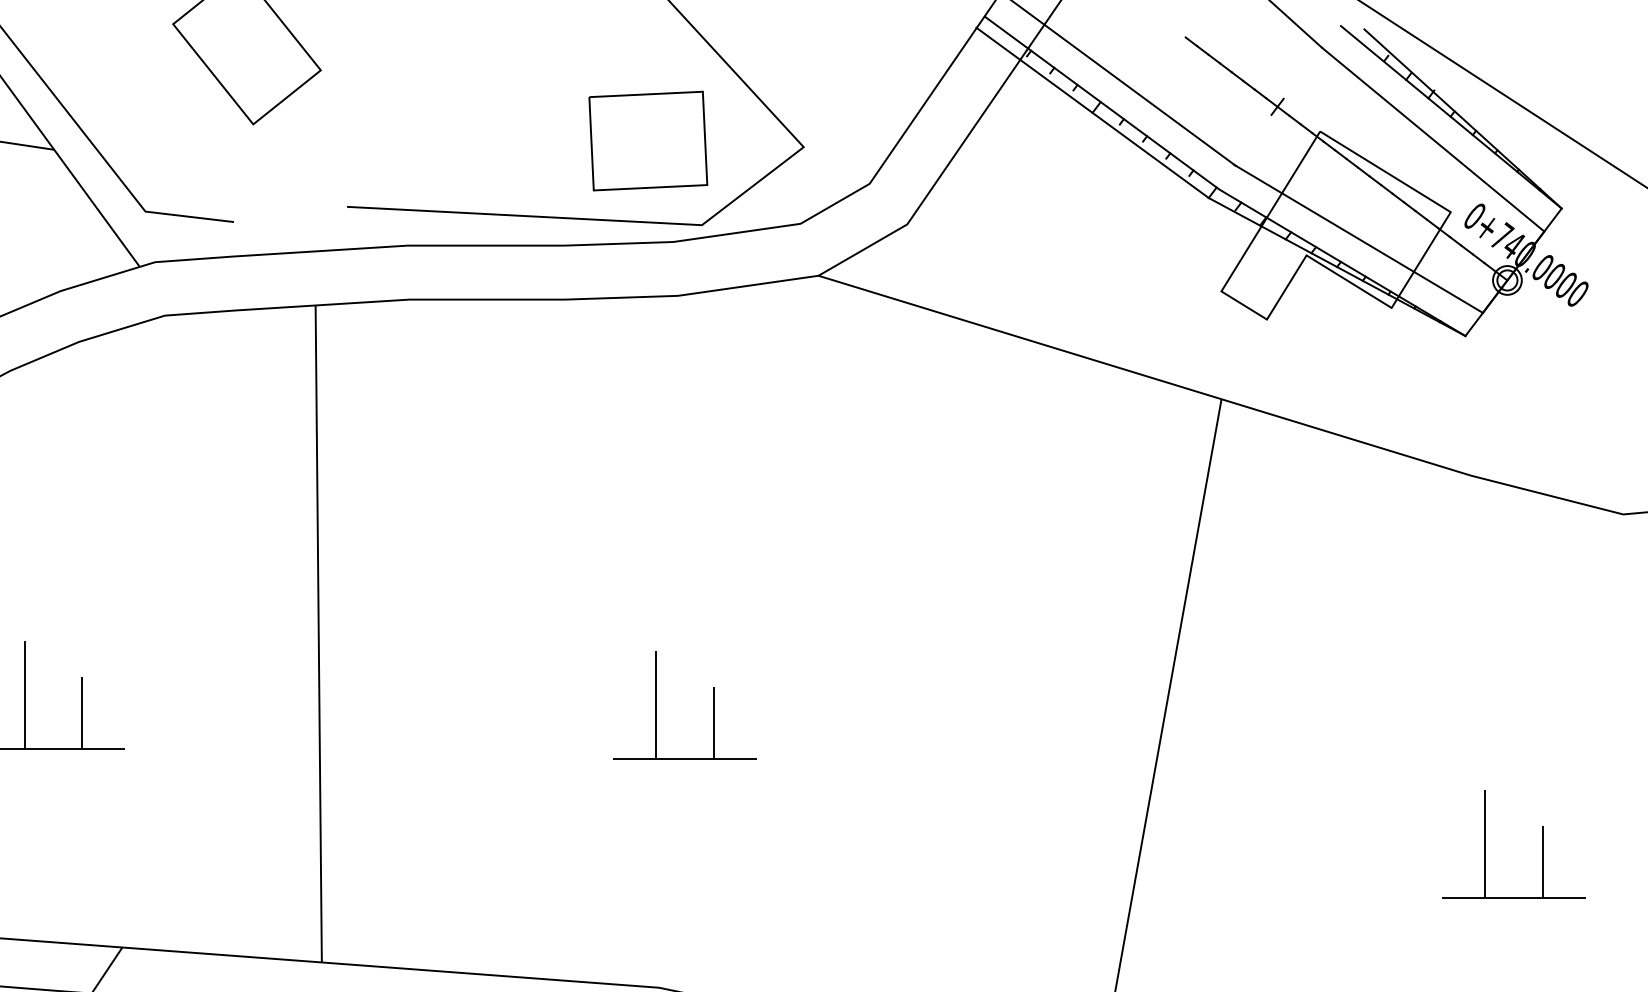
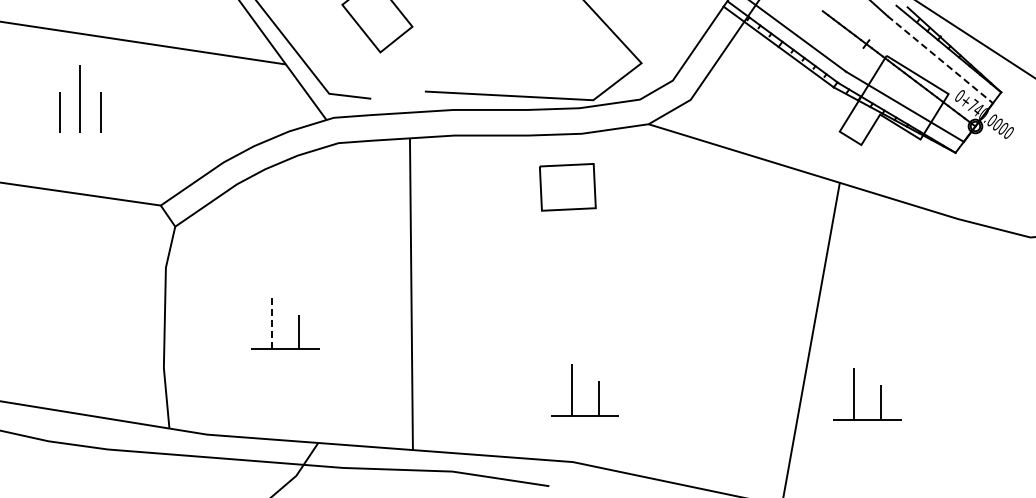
part: (647, 141) -> (567, 187), moved
line: (1433, 141) -> (940, 60), solid -> dashed
line: (23, 695) -> (271, 323), solid -> dashed
part: (658, 706) -> (572, 390), moved
part: (1486, 845) -> (854, 394), moved

